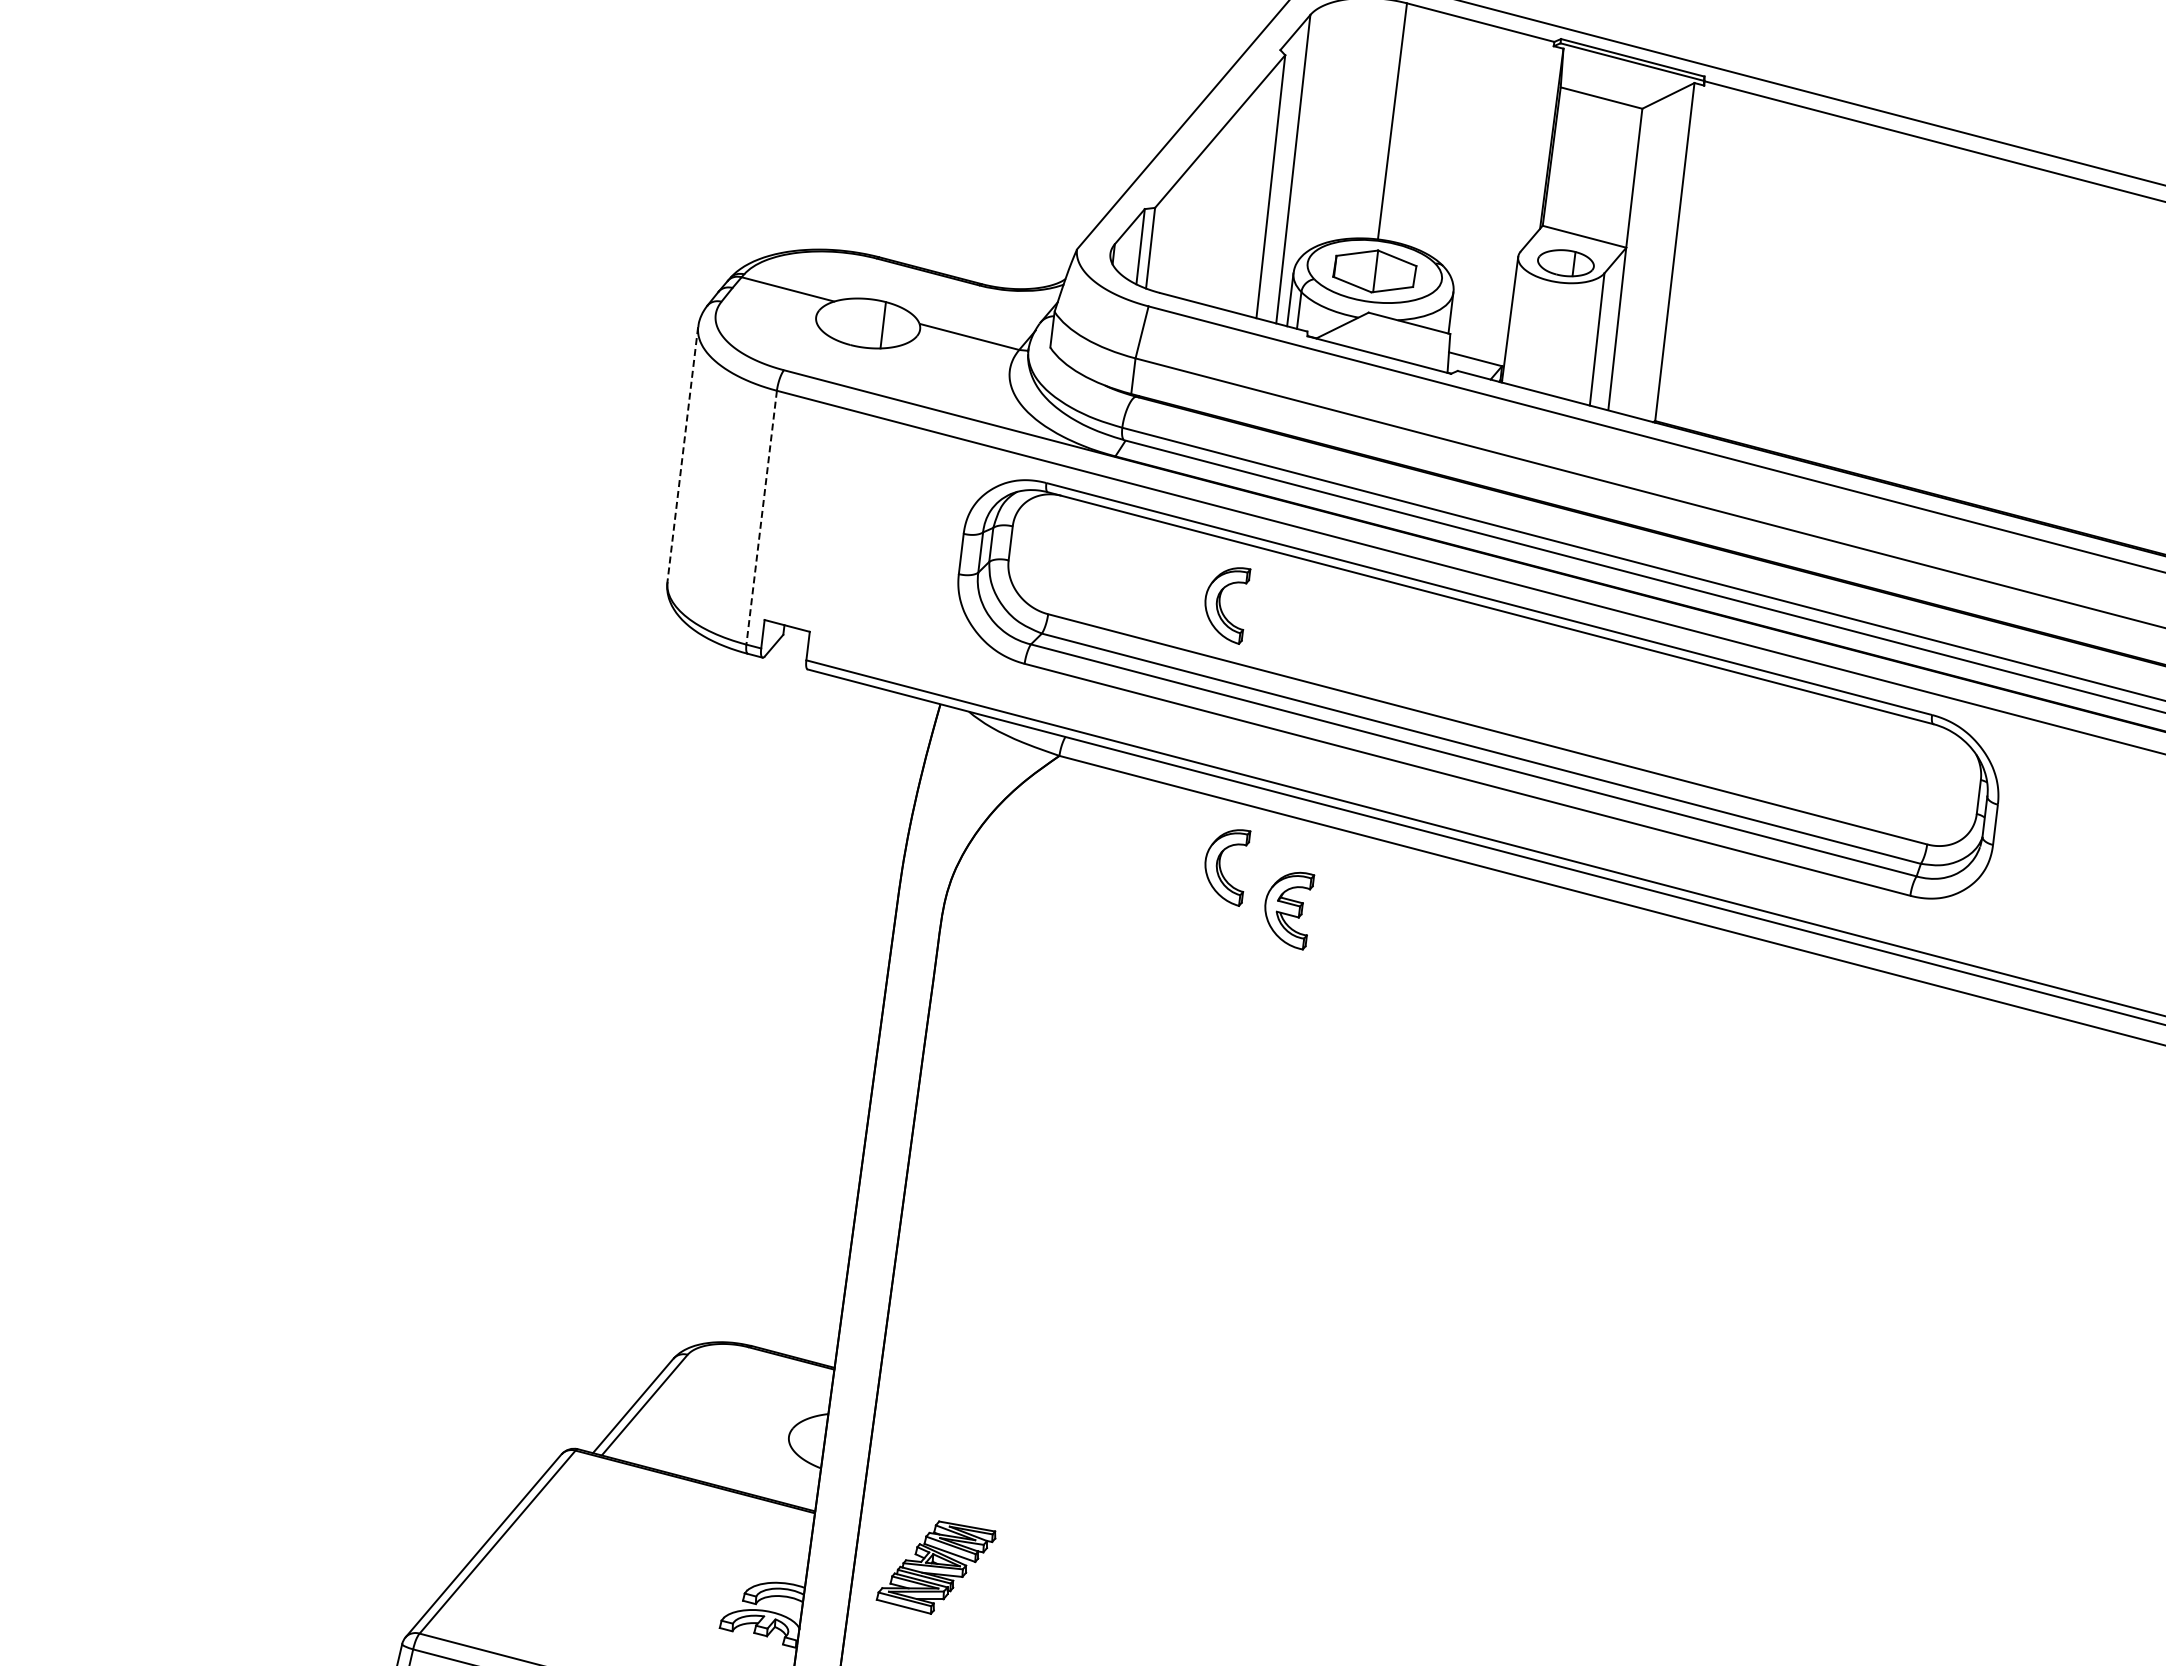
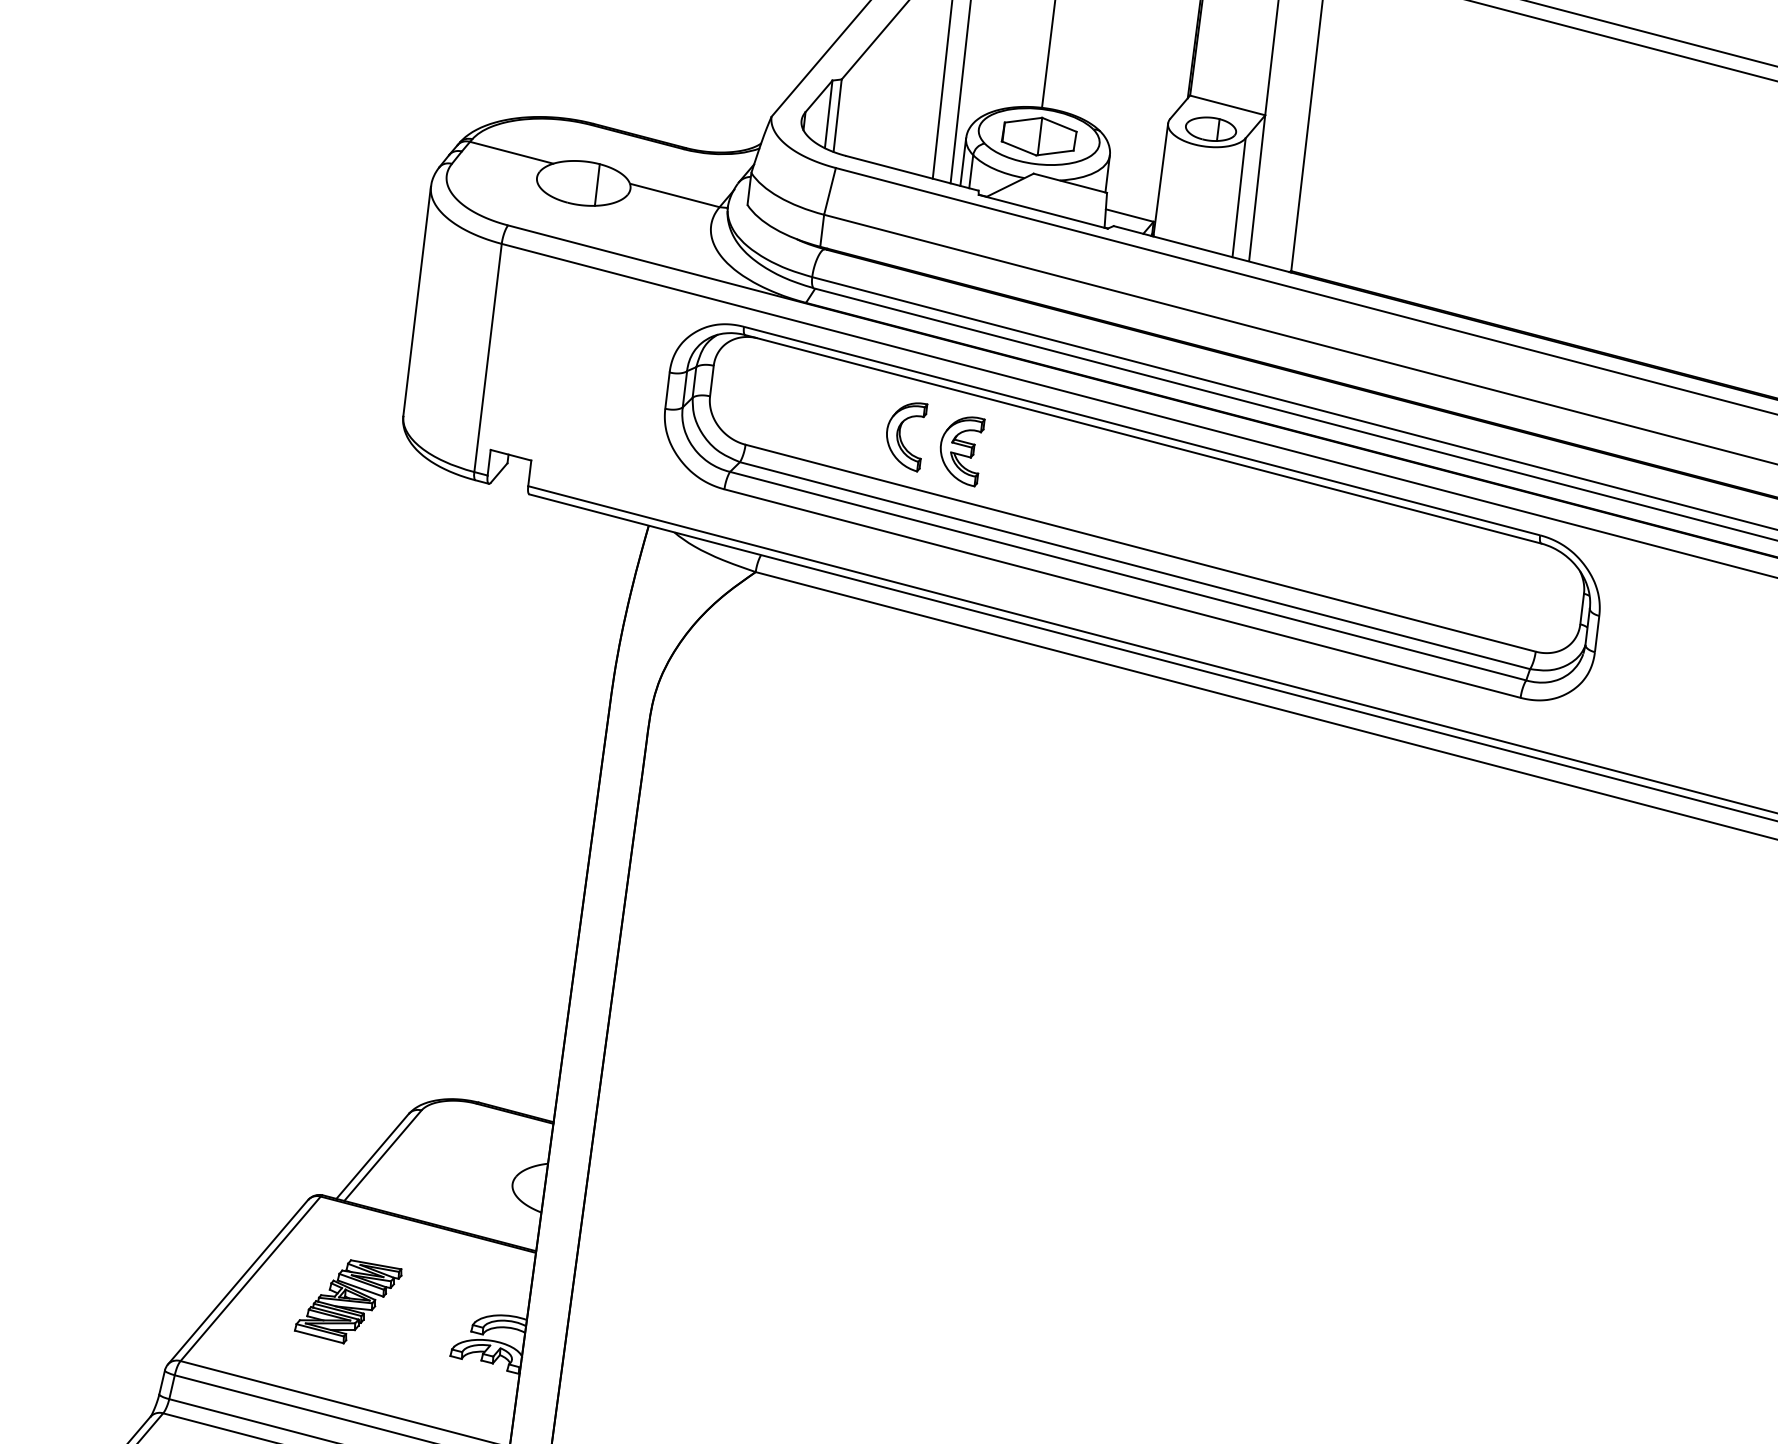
line: (682, 455) -> (416, 302), dashed -> solid
line: (761, 517) -> (487, 357), dashed -> solid
part: (1221, 868) -> (901, 673), removed
part: (1289, 910) -> (962, 451), moved
part: (935, 1567) -> (347, 1301), moved

